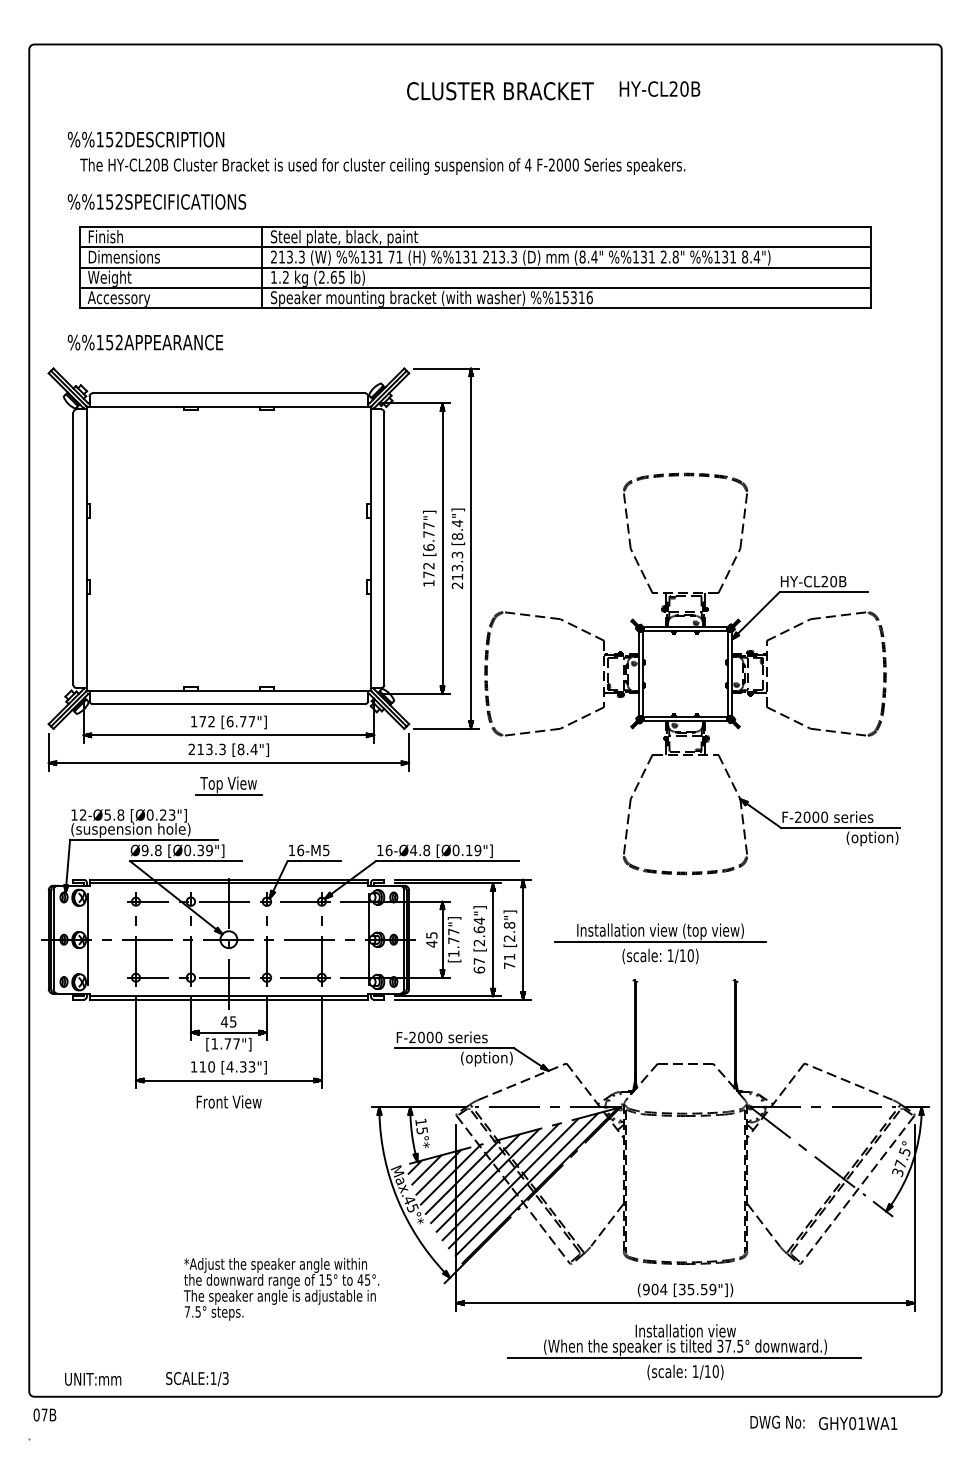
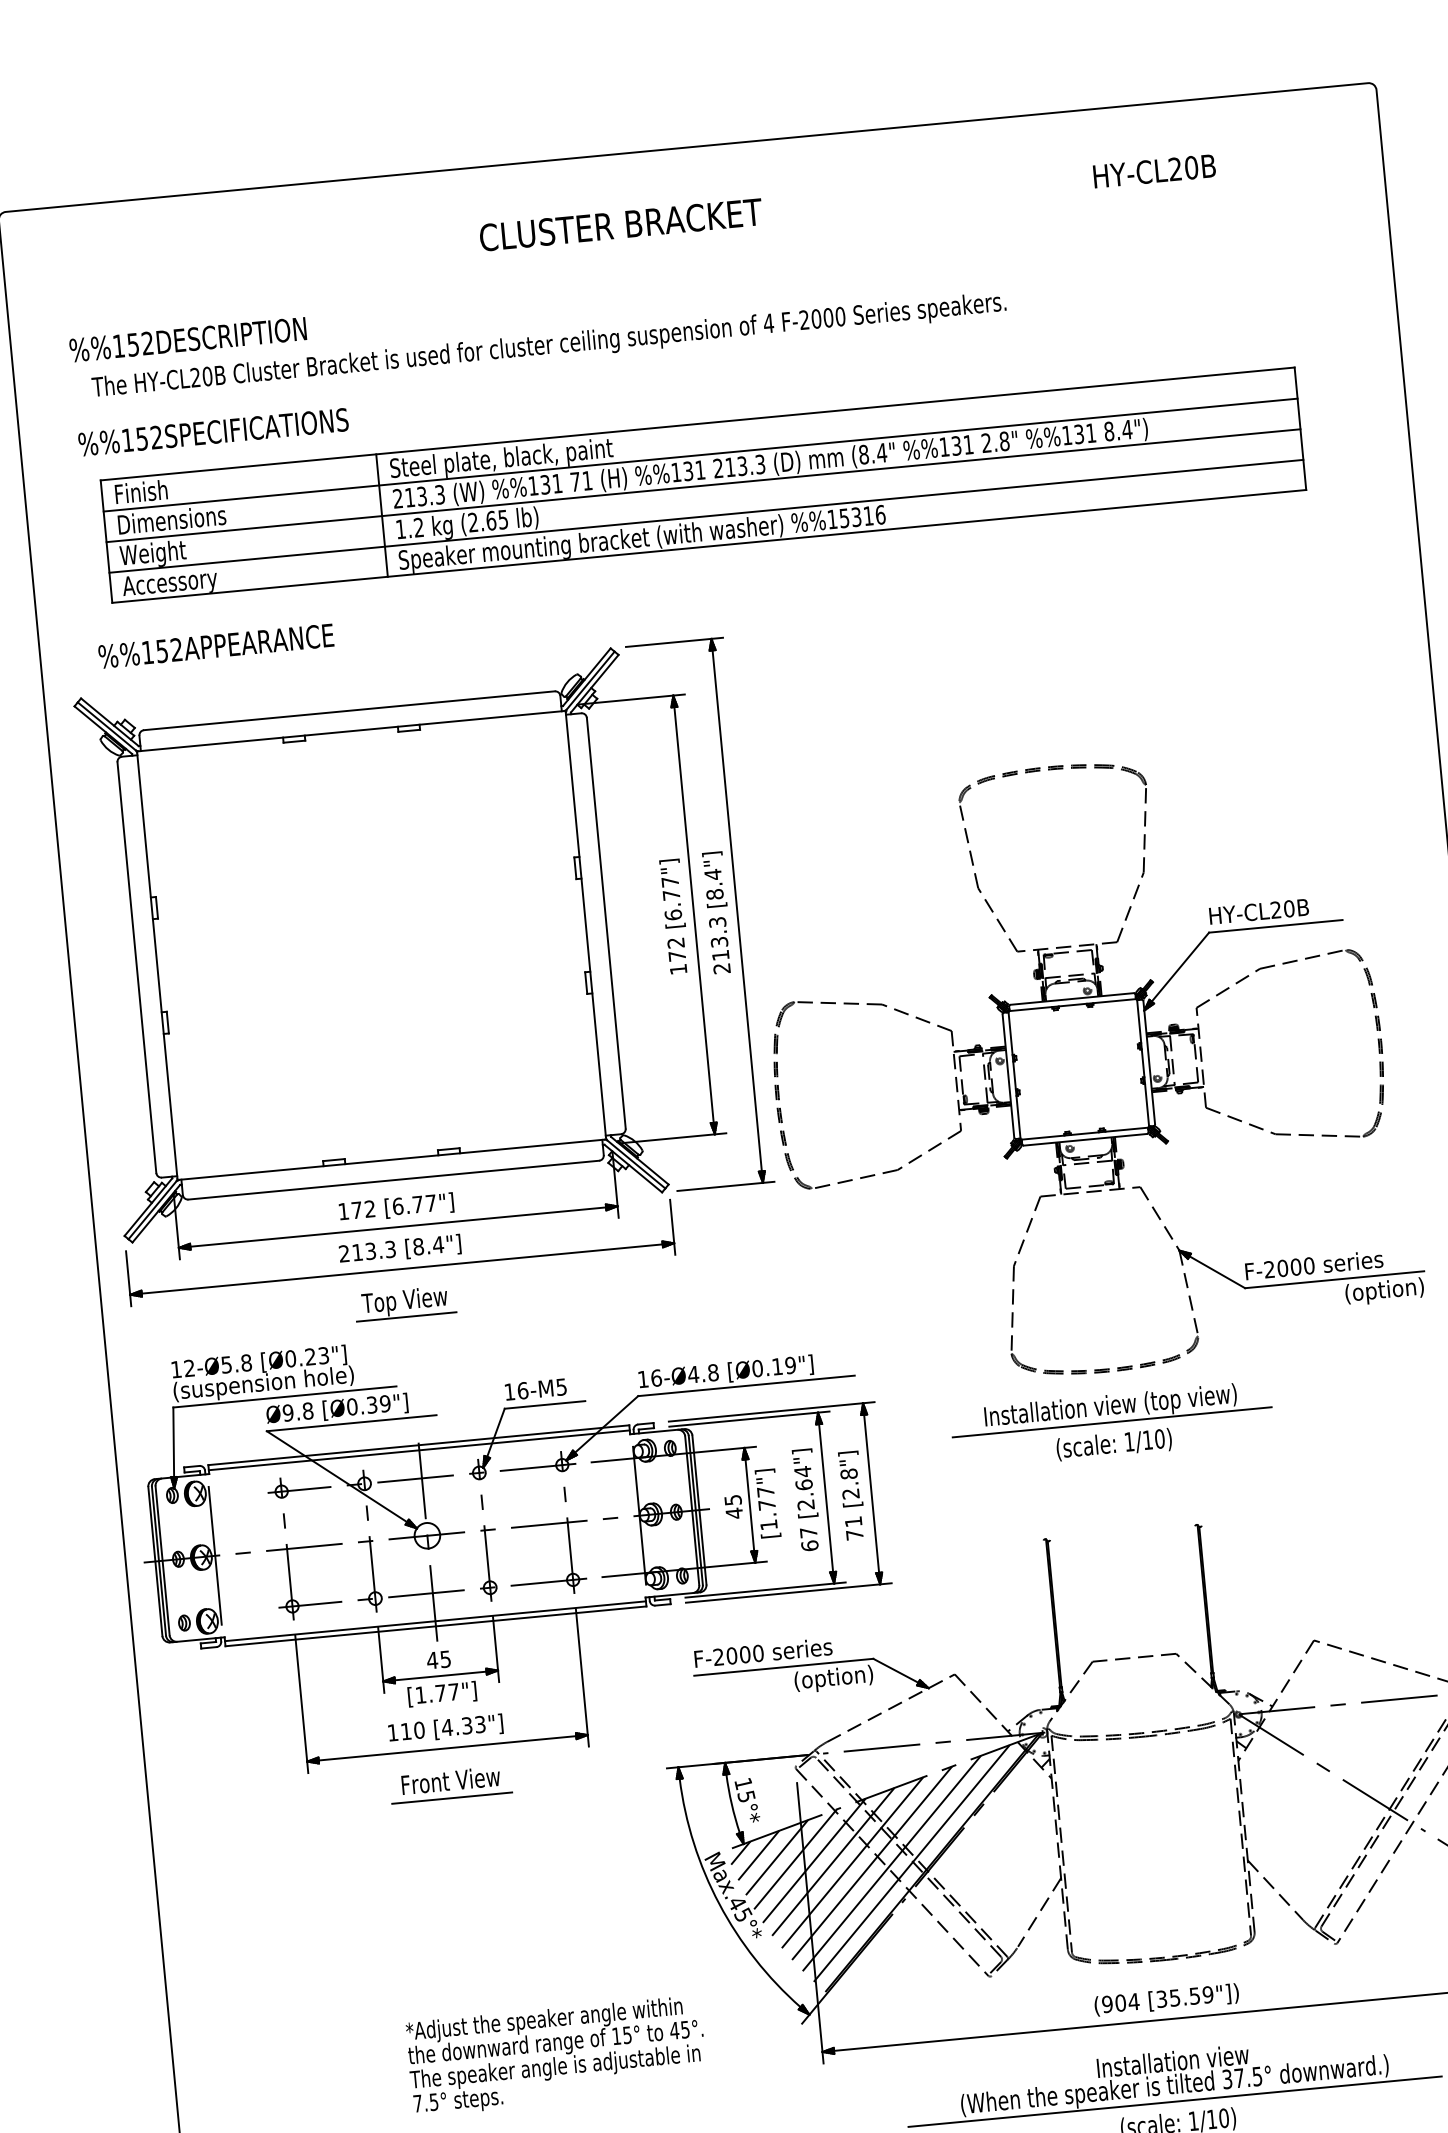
text: (659, 88) -> (1153, 170), moved
text: (500, 91) -> (621, 225), moved
part: (660, 943) -> (1112, 1424), moved
line: (228, 1113) -> (451, 1798), added

